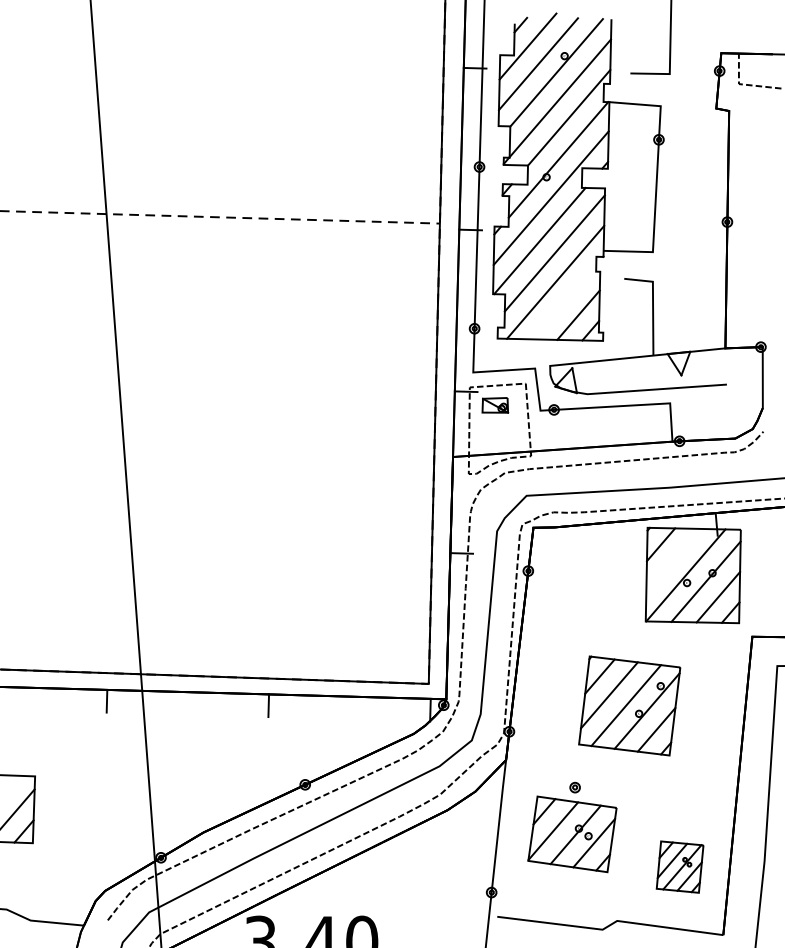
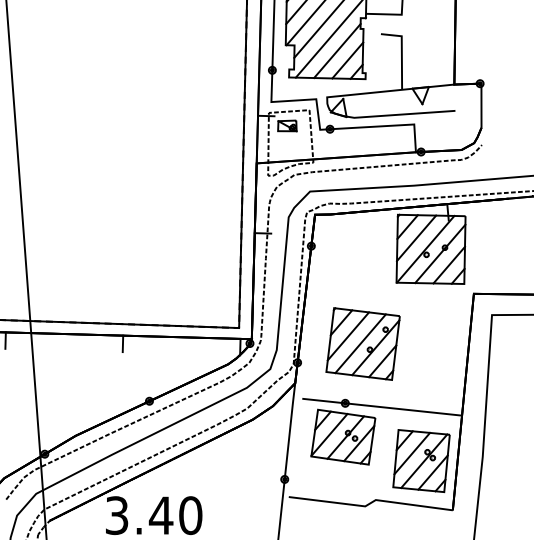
line: (564, 301) -> (337, 50), added
line: (673, 559) -> (416, 237), added
part: (629, 705) -> (362, 343), moved
line: (626, 792) -> (382, 406), added
part: (679, 866) -> (421, 460), size x1.67

